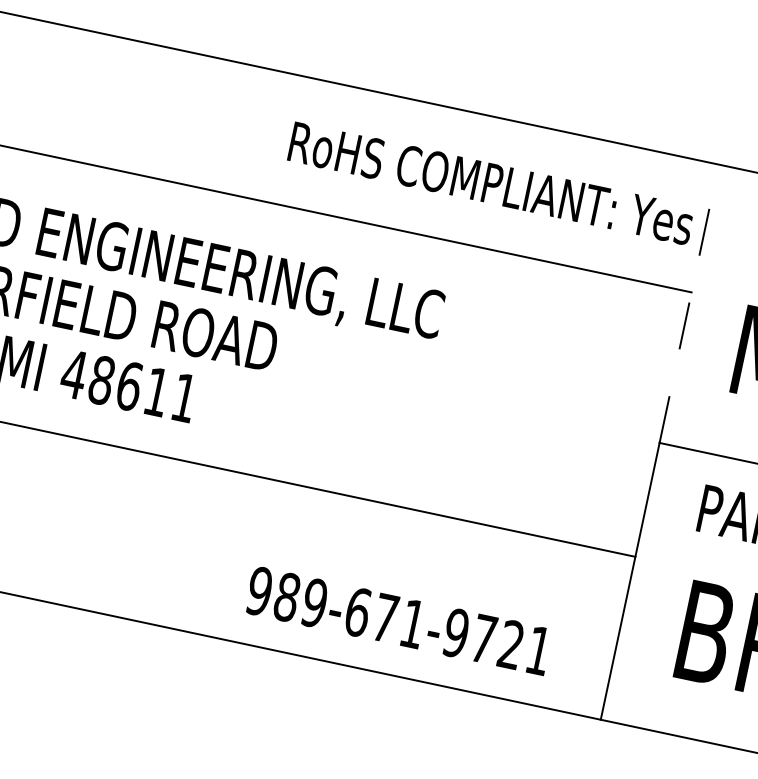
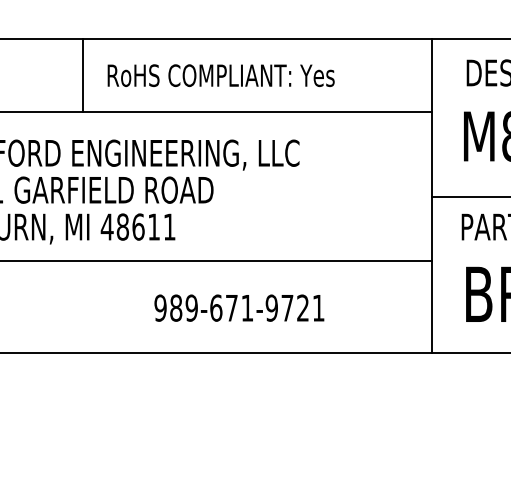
line: (87, 97) -> (82, 75), added
text: (490, 182) -> (220, 75), moved
line: (689, 304) -> (432, 118), dashed -> solid
text: (399, 619) -> (239, 307), moved

